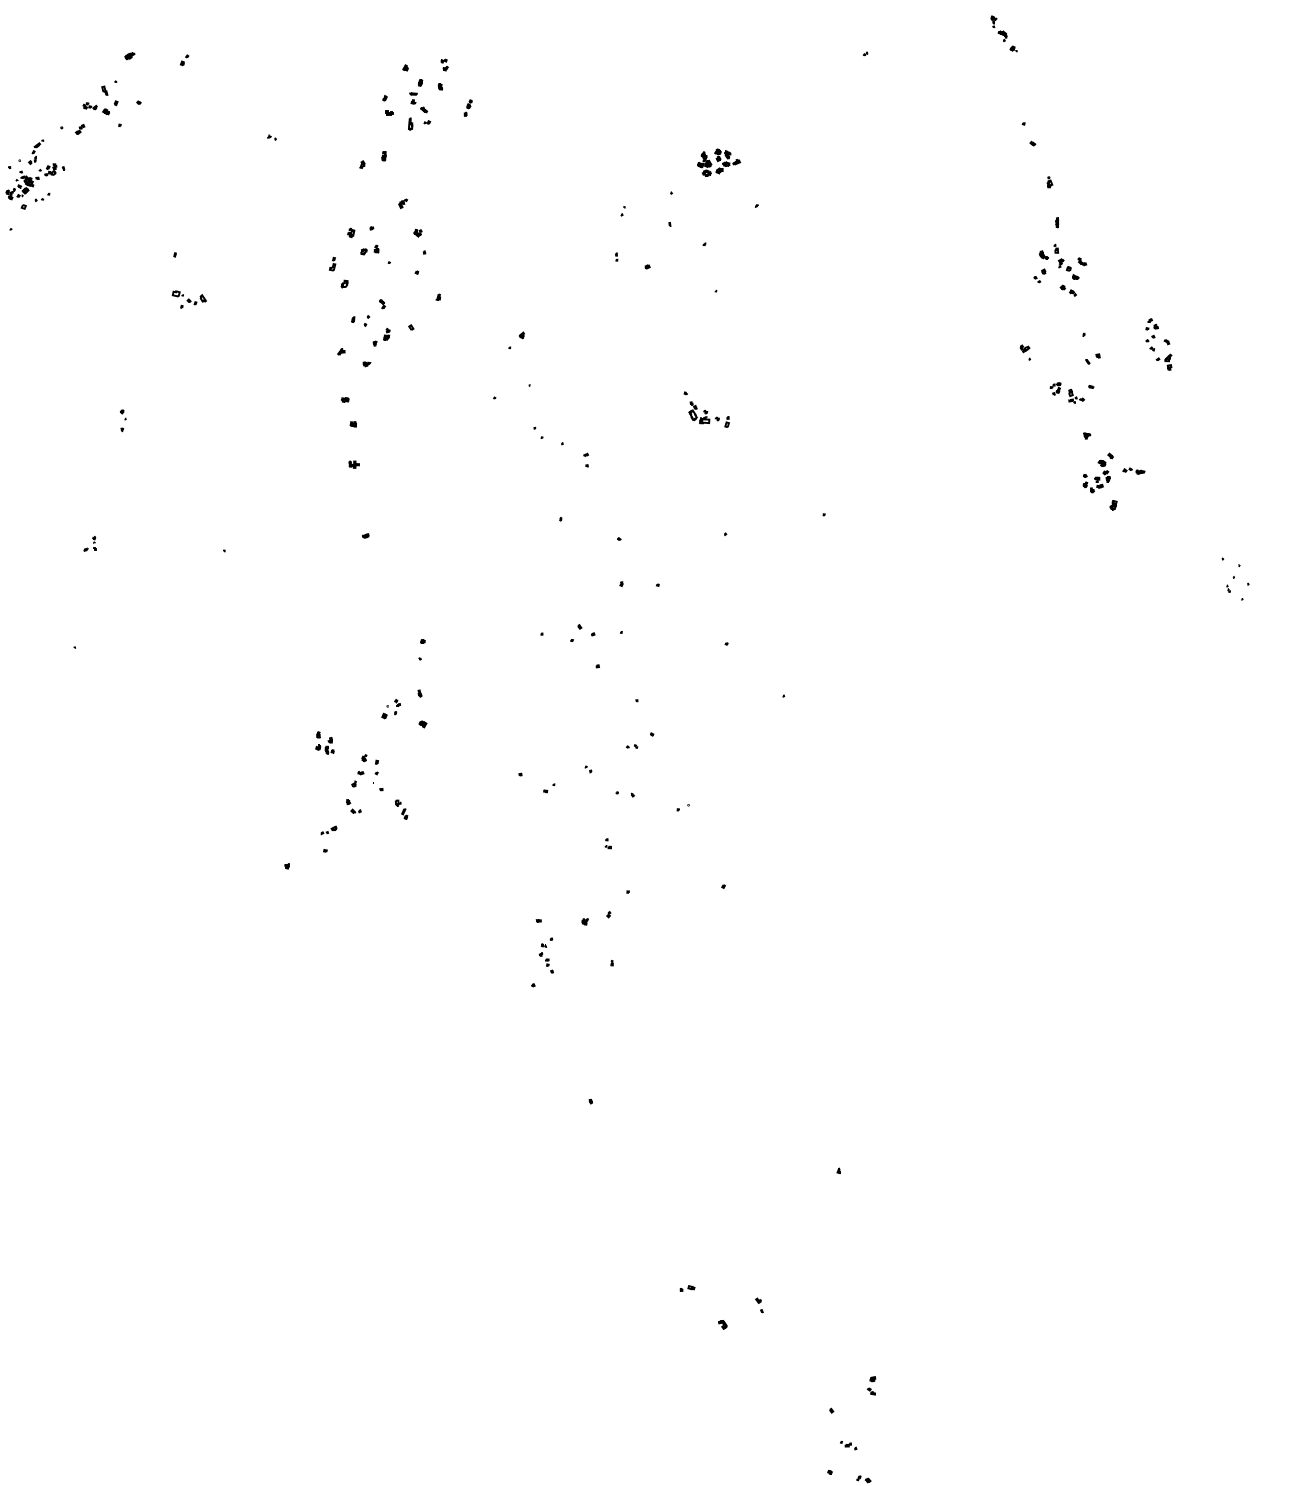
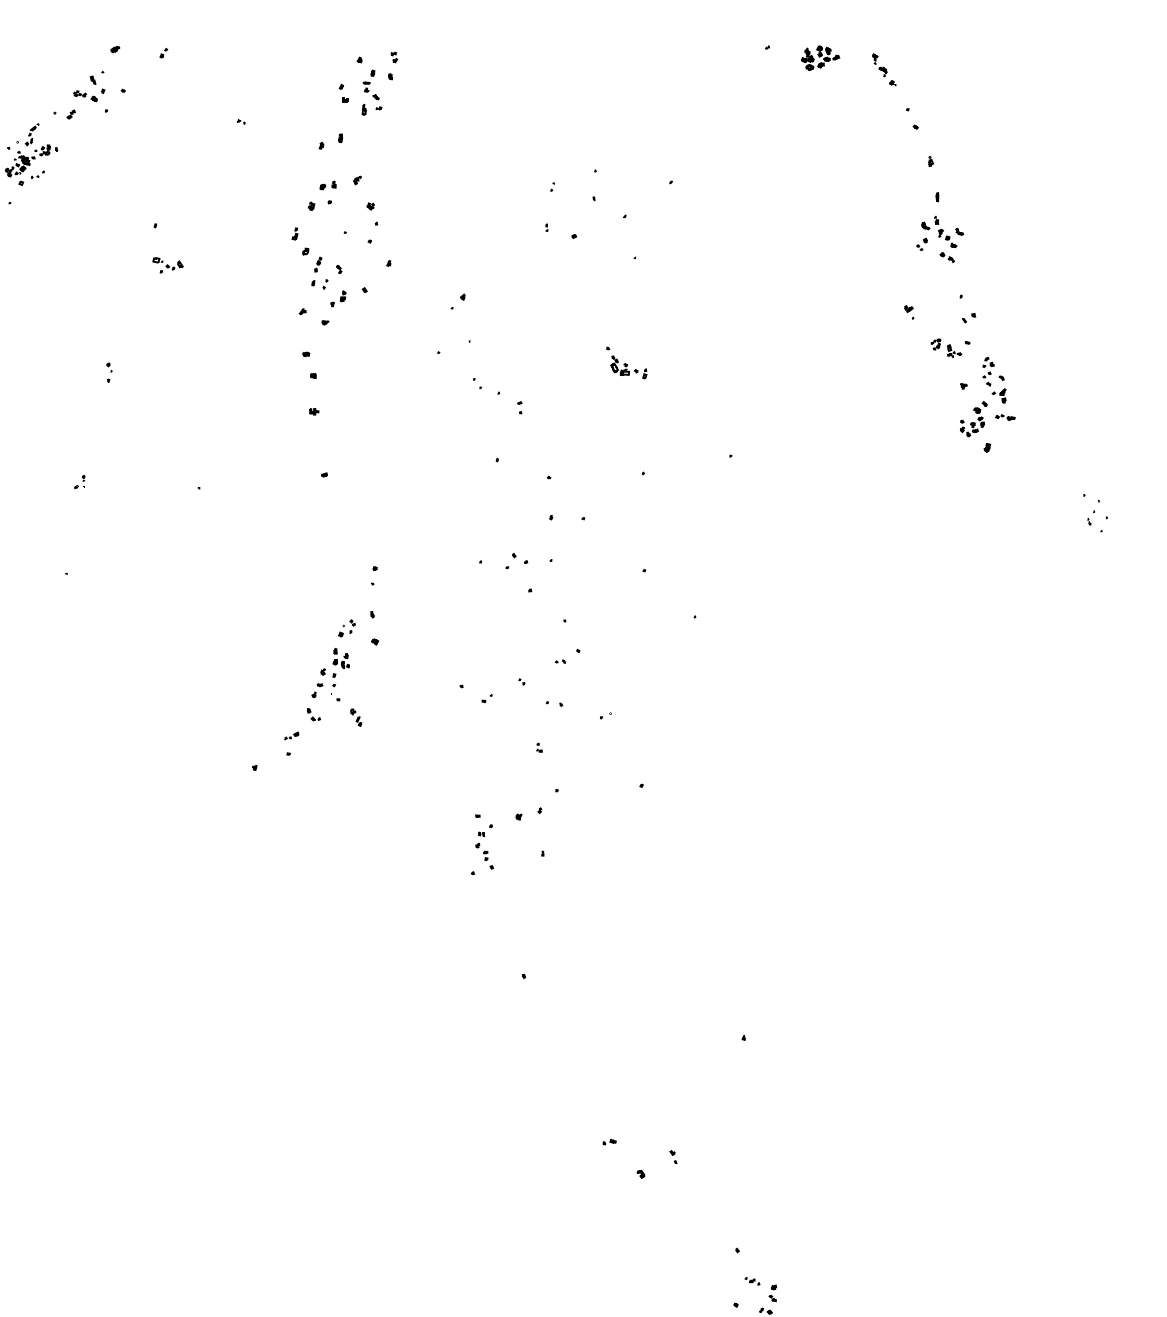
part: (1004, 33) -> (884, 69), moved
part: (468, 107) -> (318, 264), moved
part: (718, 162) -> (820, 57), moved
part: (369, 250) -> (327, 185), moved
part: (1158, 343) -> (994, 379), moved
part: (324, 743) -> (340, 658), moved
part: (546, 955) -> (484, 846), size x1.43
part: (871, 1385) -> (772, 1293), moved

